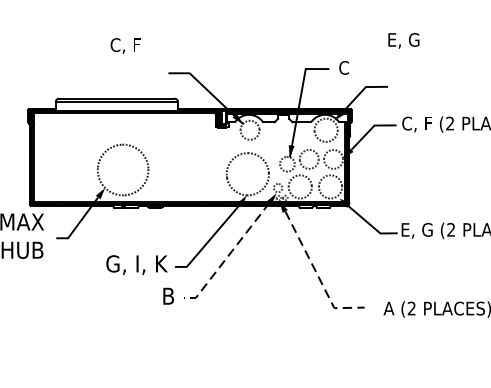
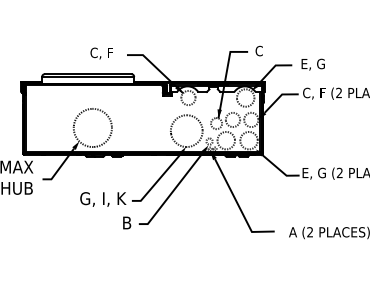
text: (402, 40) -> (312, 64), moved
text: (125, 45) -> (101, 53), moved
line: (228, 255) -> (172, 192), dashed -> solid
line: (316, 274) -> (238, 206), dashed -> solid

